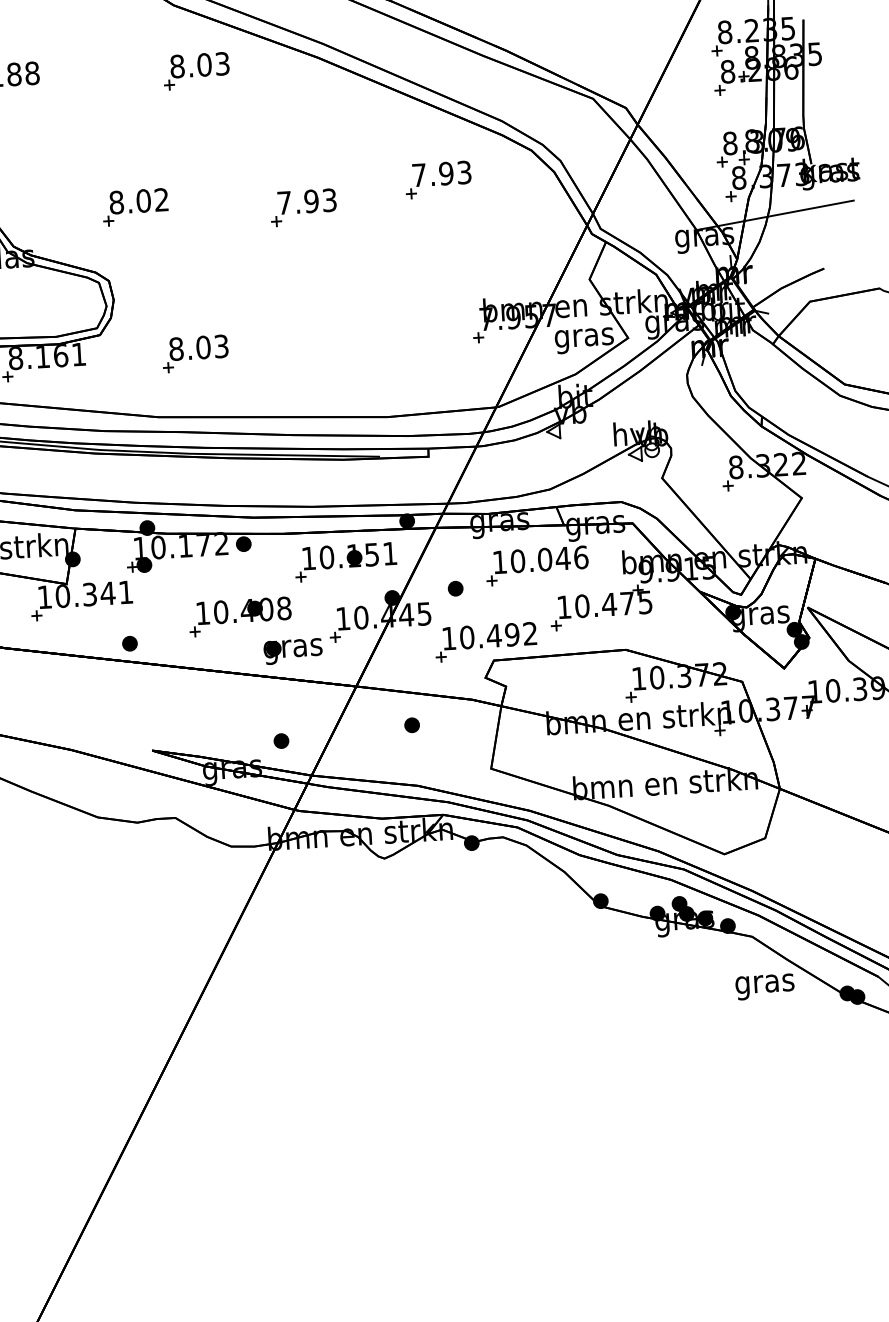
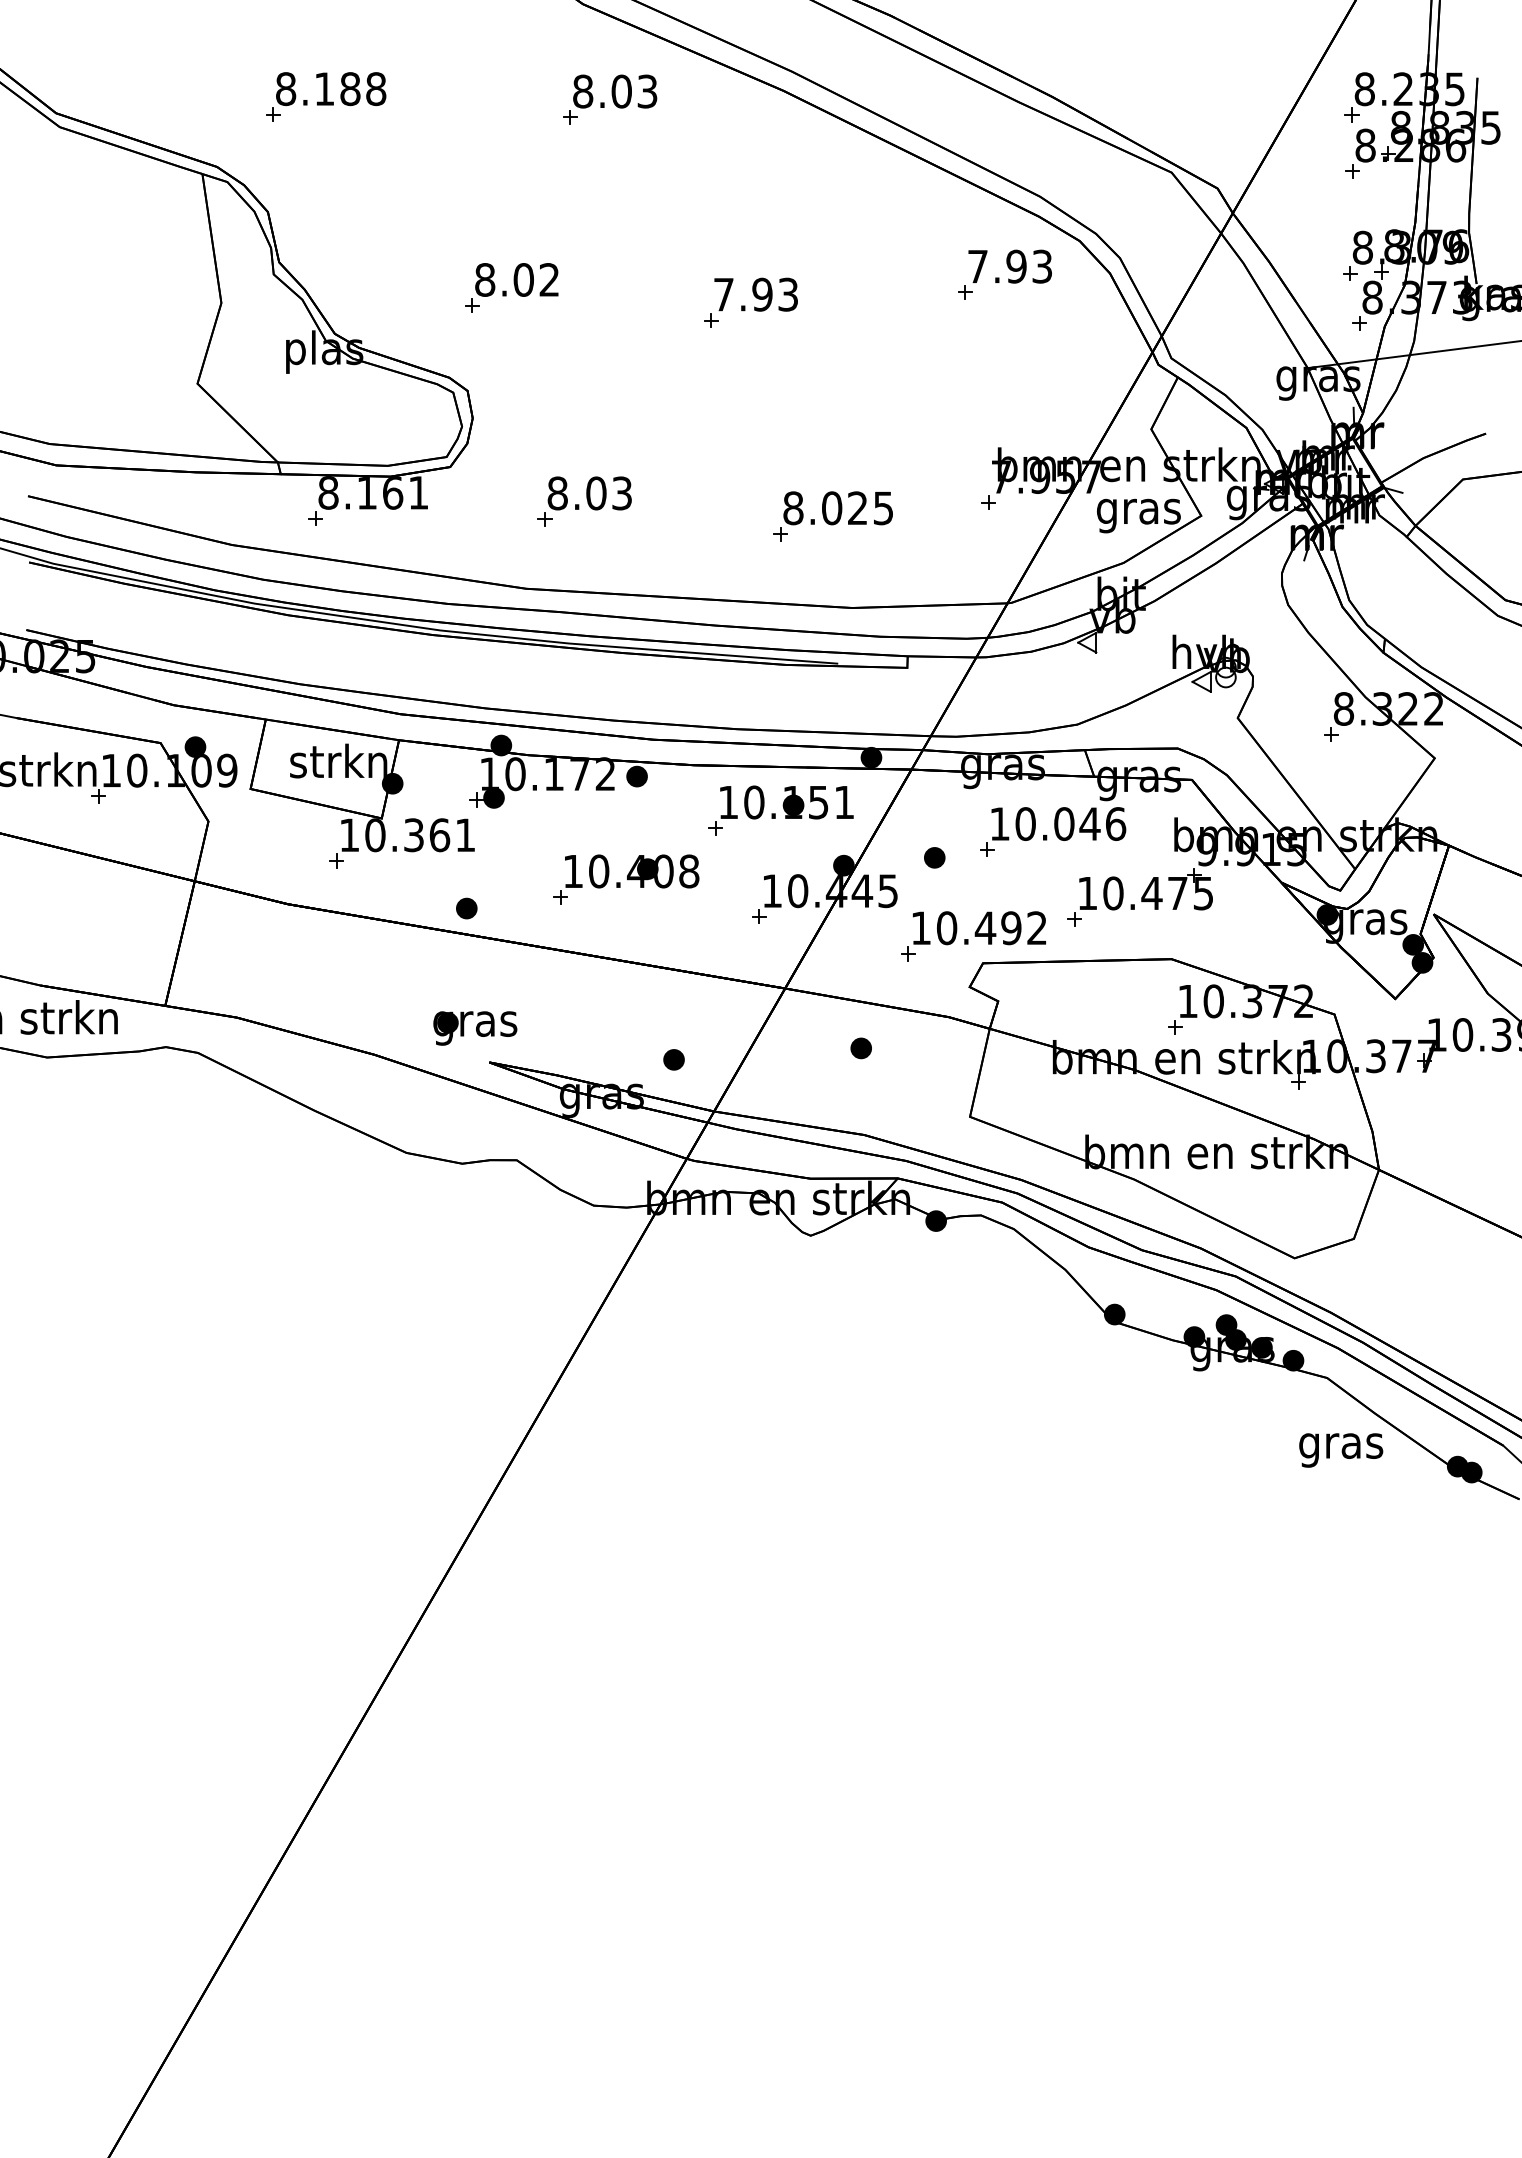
part: (438, 179) -> (1004, 274), moved
part: (369, 353) -> (832, 516), added
text: (107, 593) -> (439, 835), 10.341 -> 10.361
part: (293, 651) -> (475, 1028), moved

